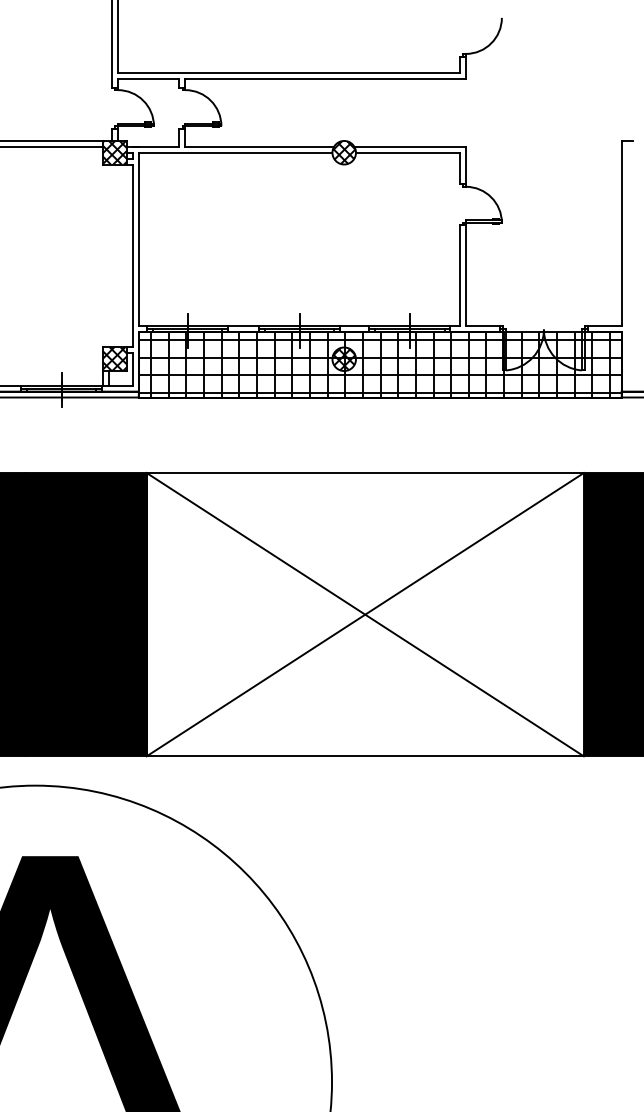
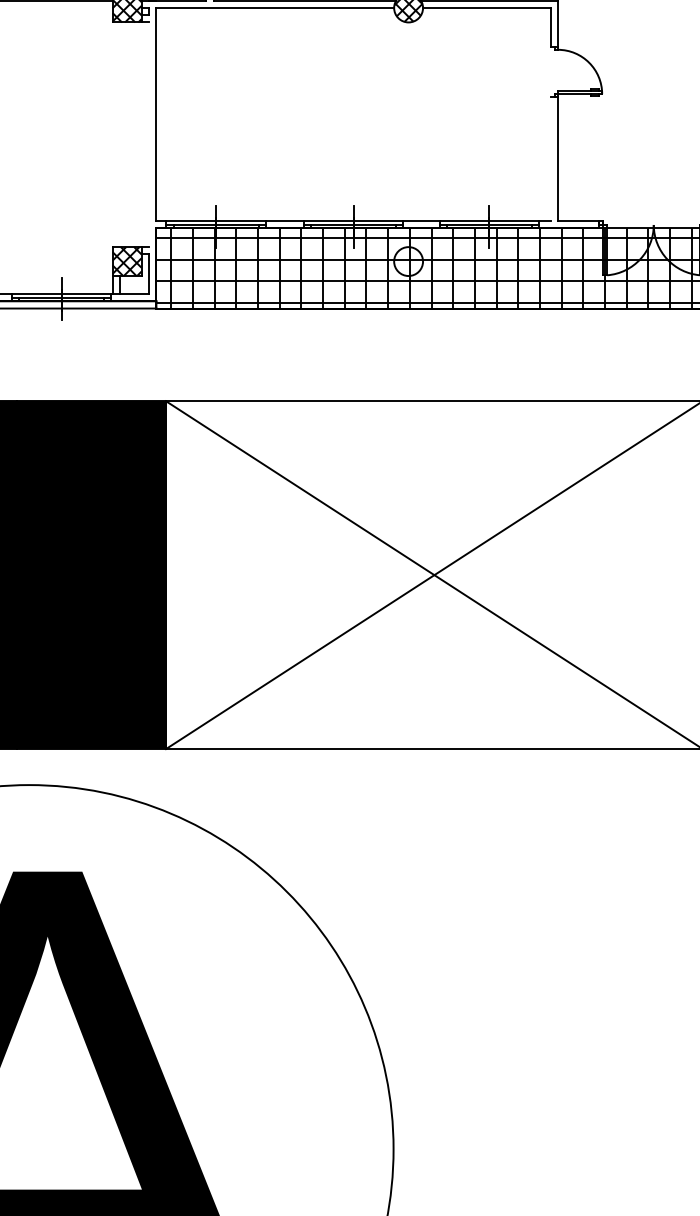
line: (132, 255) -> (148, 134), removed
line: (459, 275) -> (550, 158), removed
hatch: (344, 359) -> (408, 261), removed

